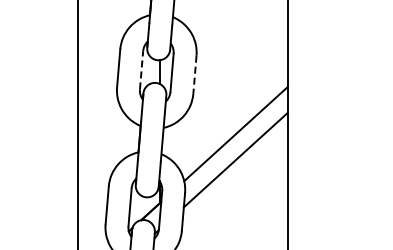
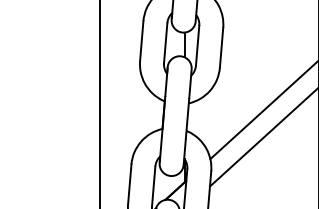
line: (141, 69) -> (165, 42), dashed -> solid
line: (194, 75) -> (221, 48), dashed -> solid

